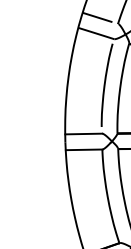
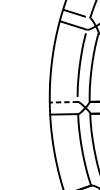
line: (83, 134) -> (63, 102), solid -> dashed

